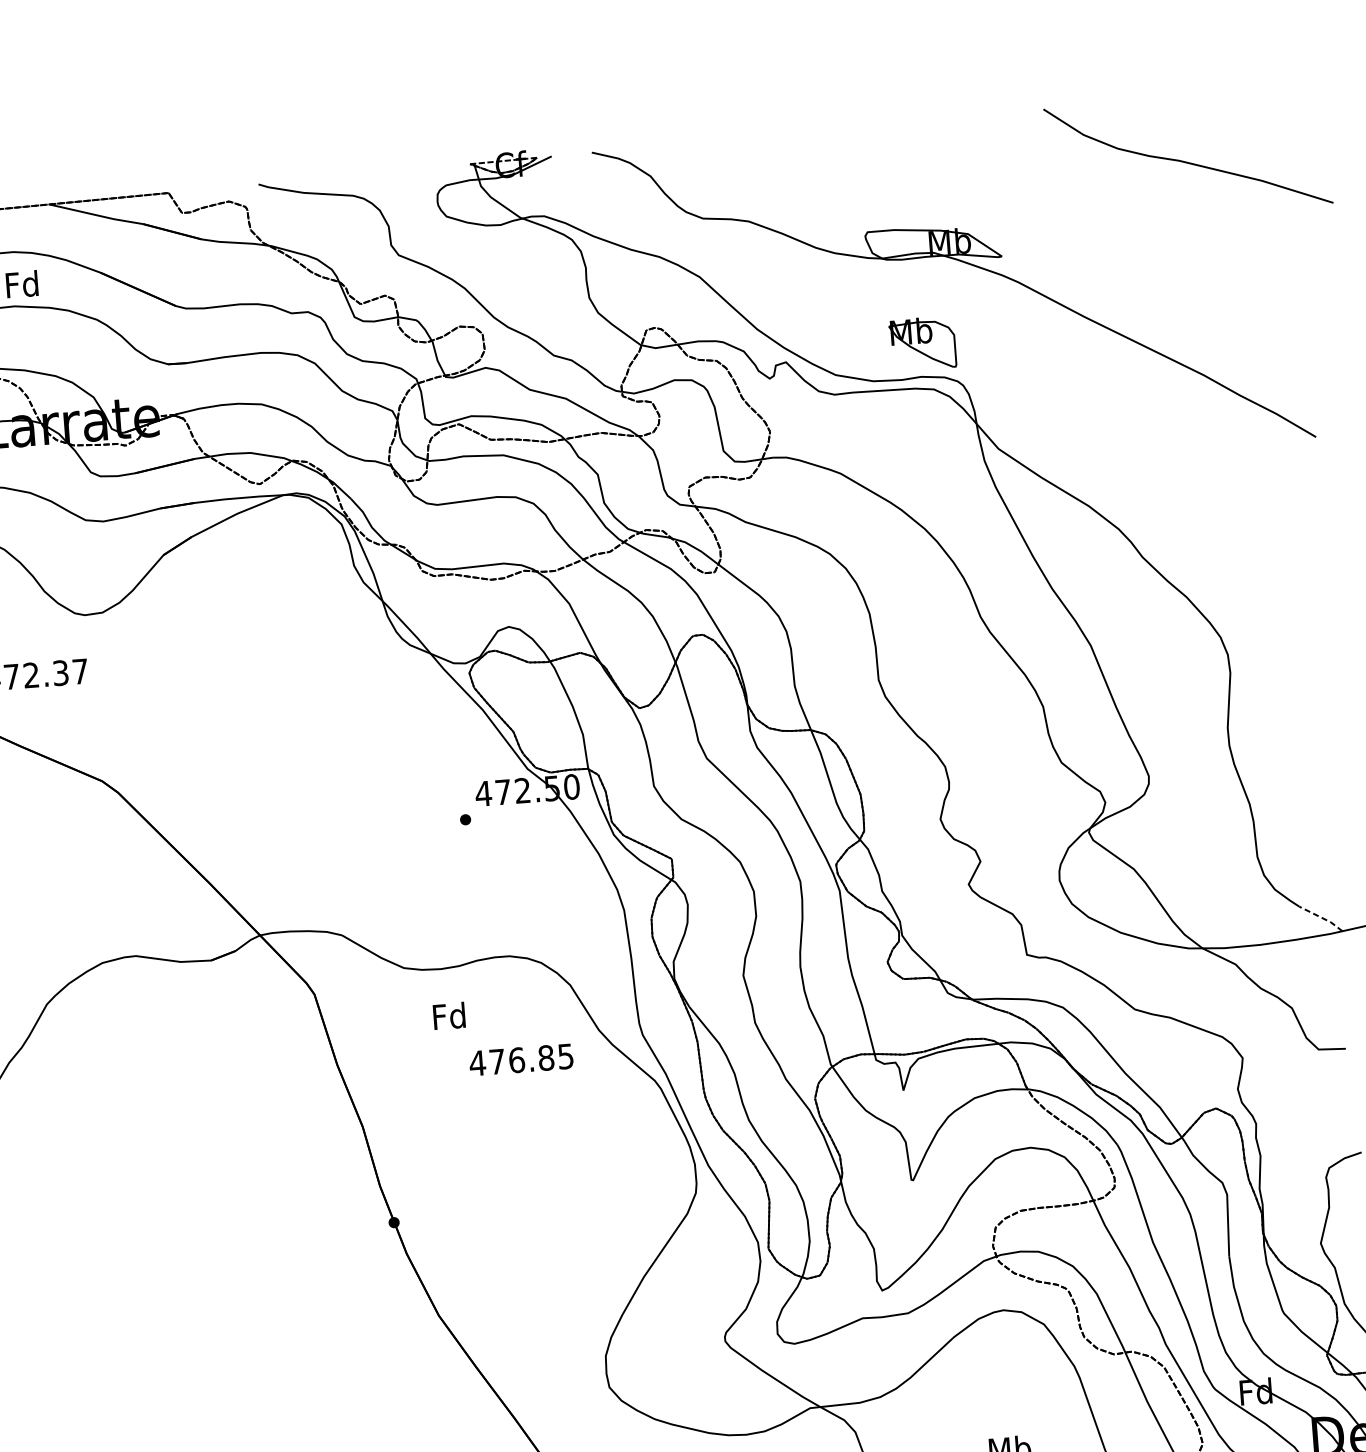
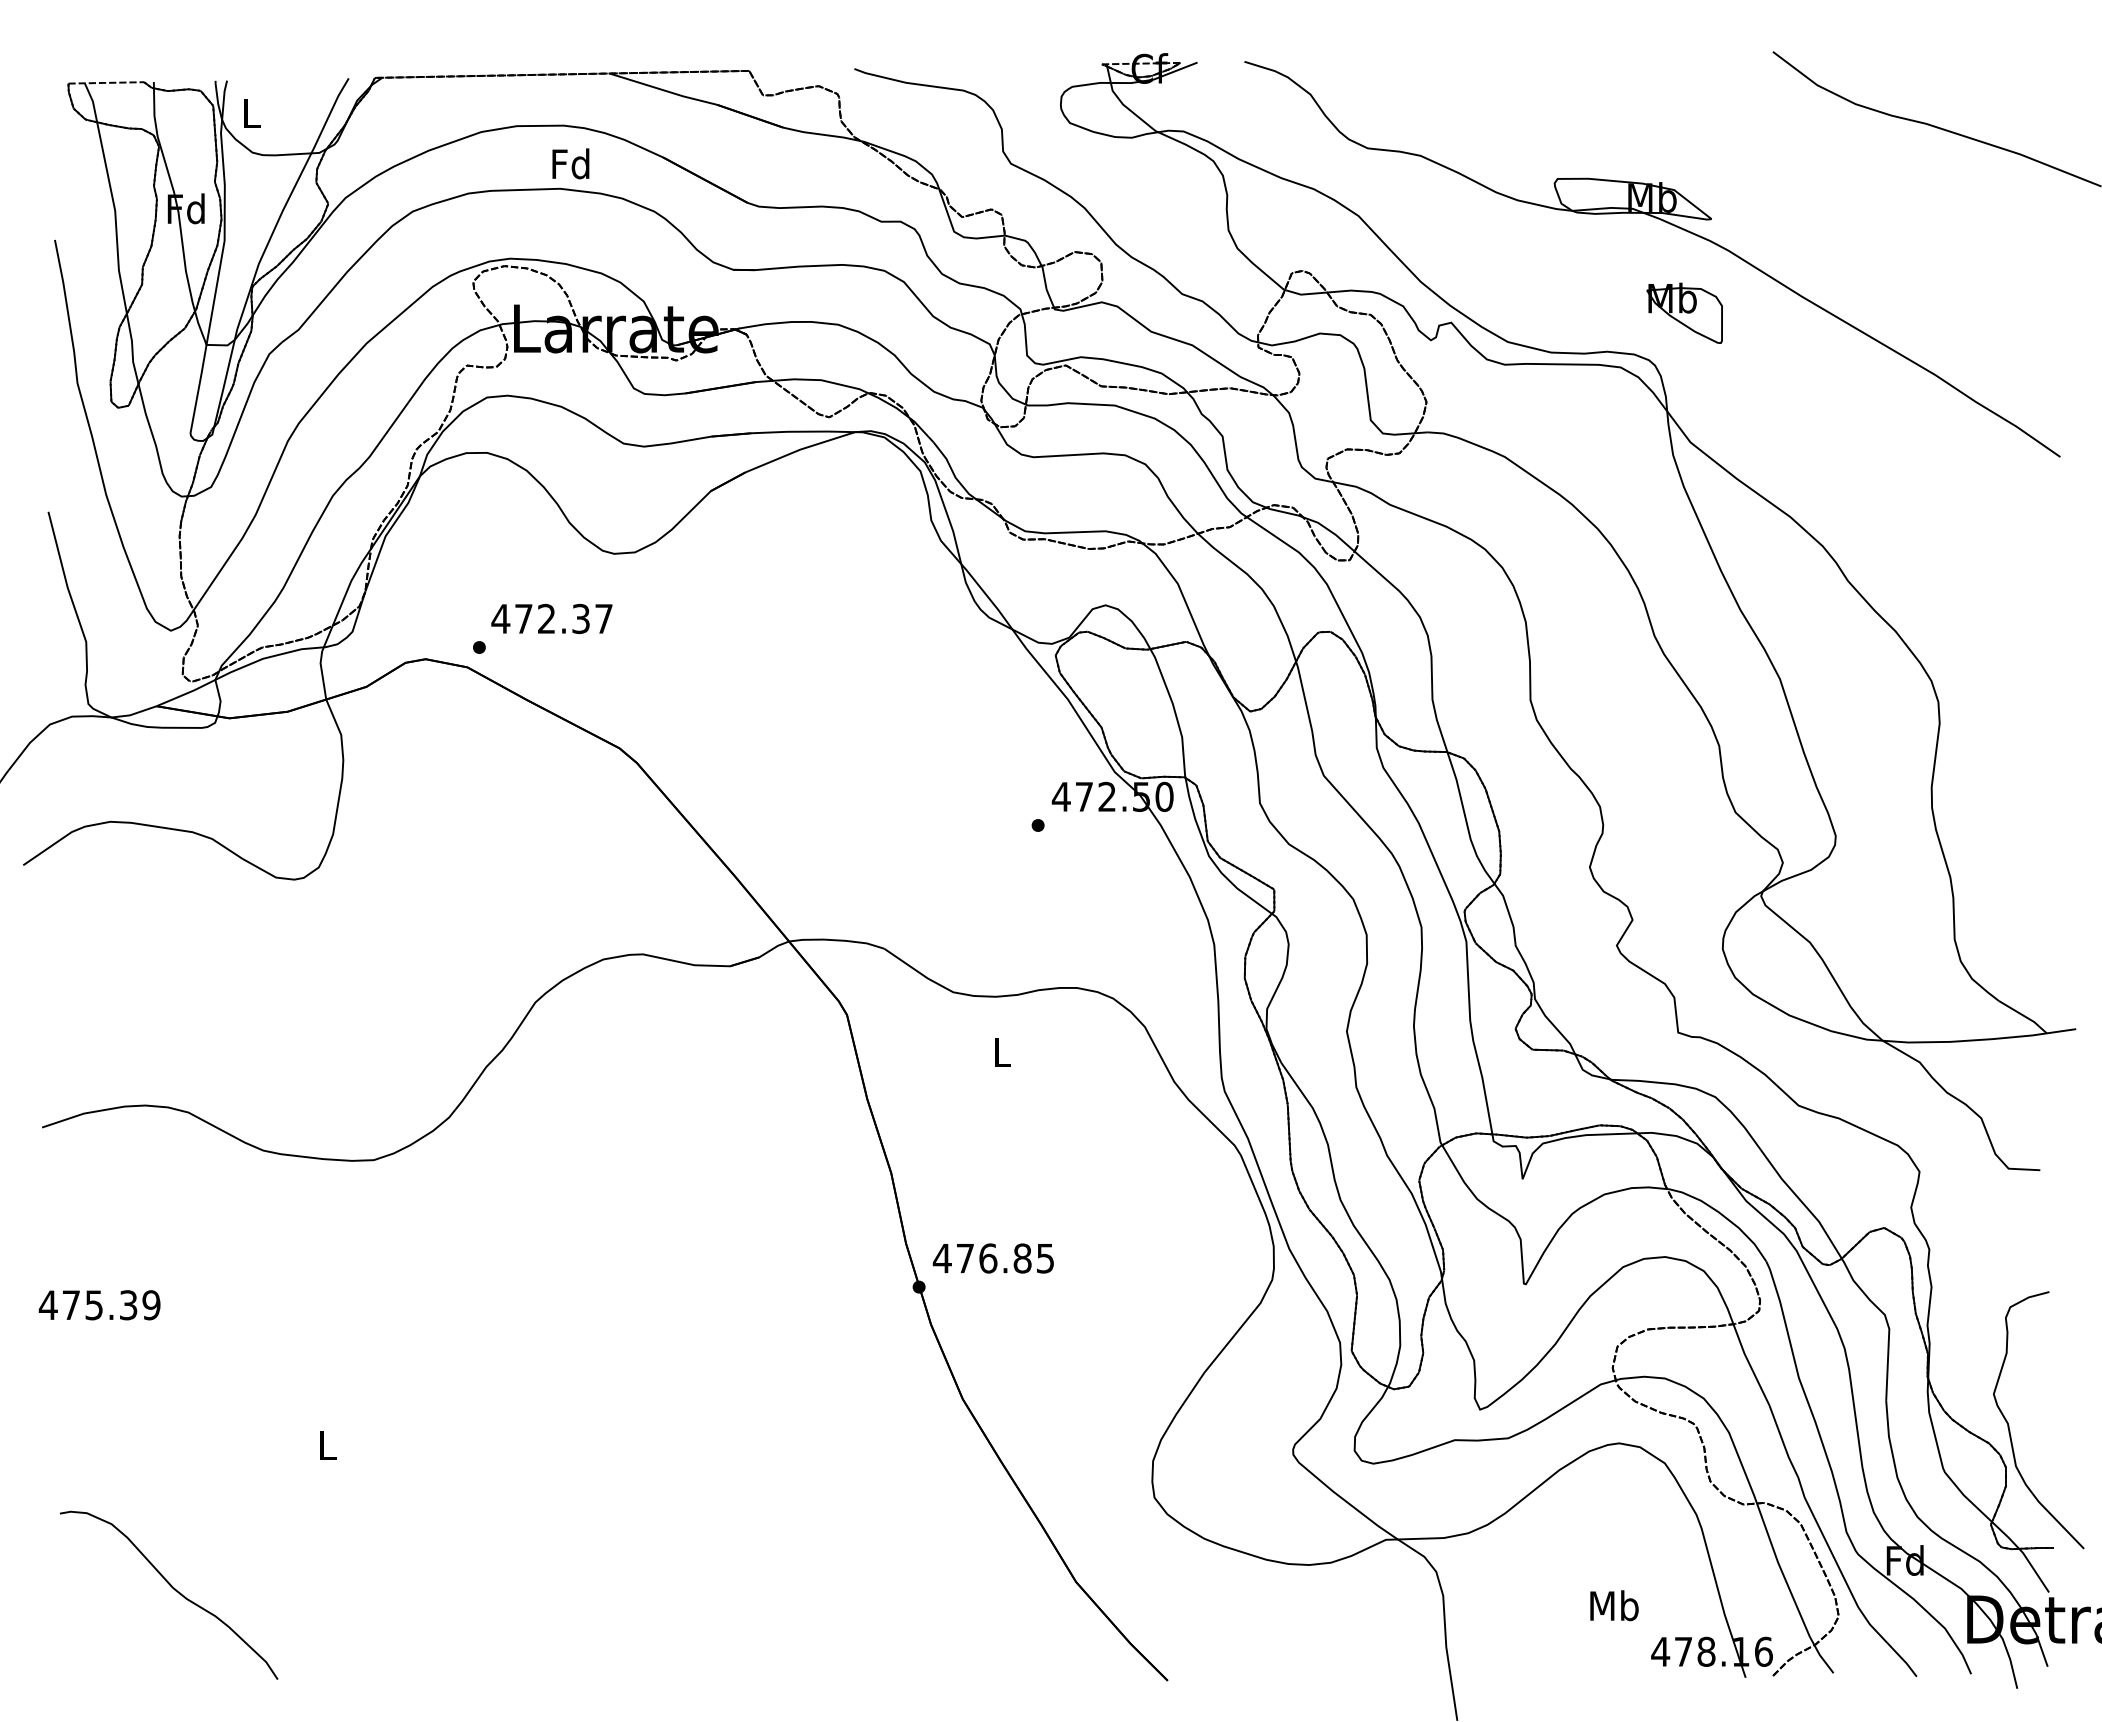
part: (922, 343) -> (1684, 312), moved
line: (1322, 918) -> (2024, 1016), dashed -> solid
text: (449, 1015) -> (1001, 1051), Fd -> L
text: (520, 1060) -> (992, 1258), moved

